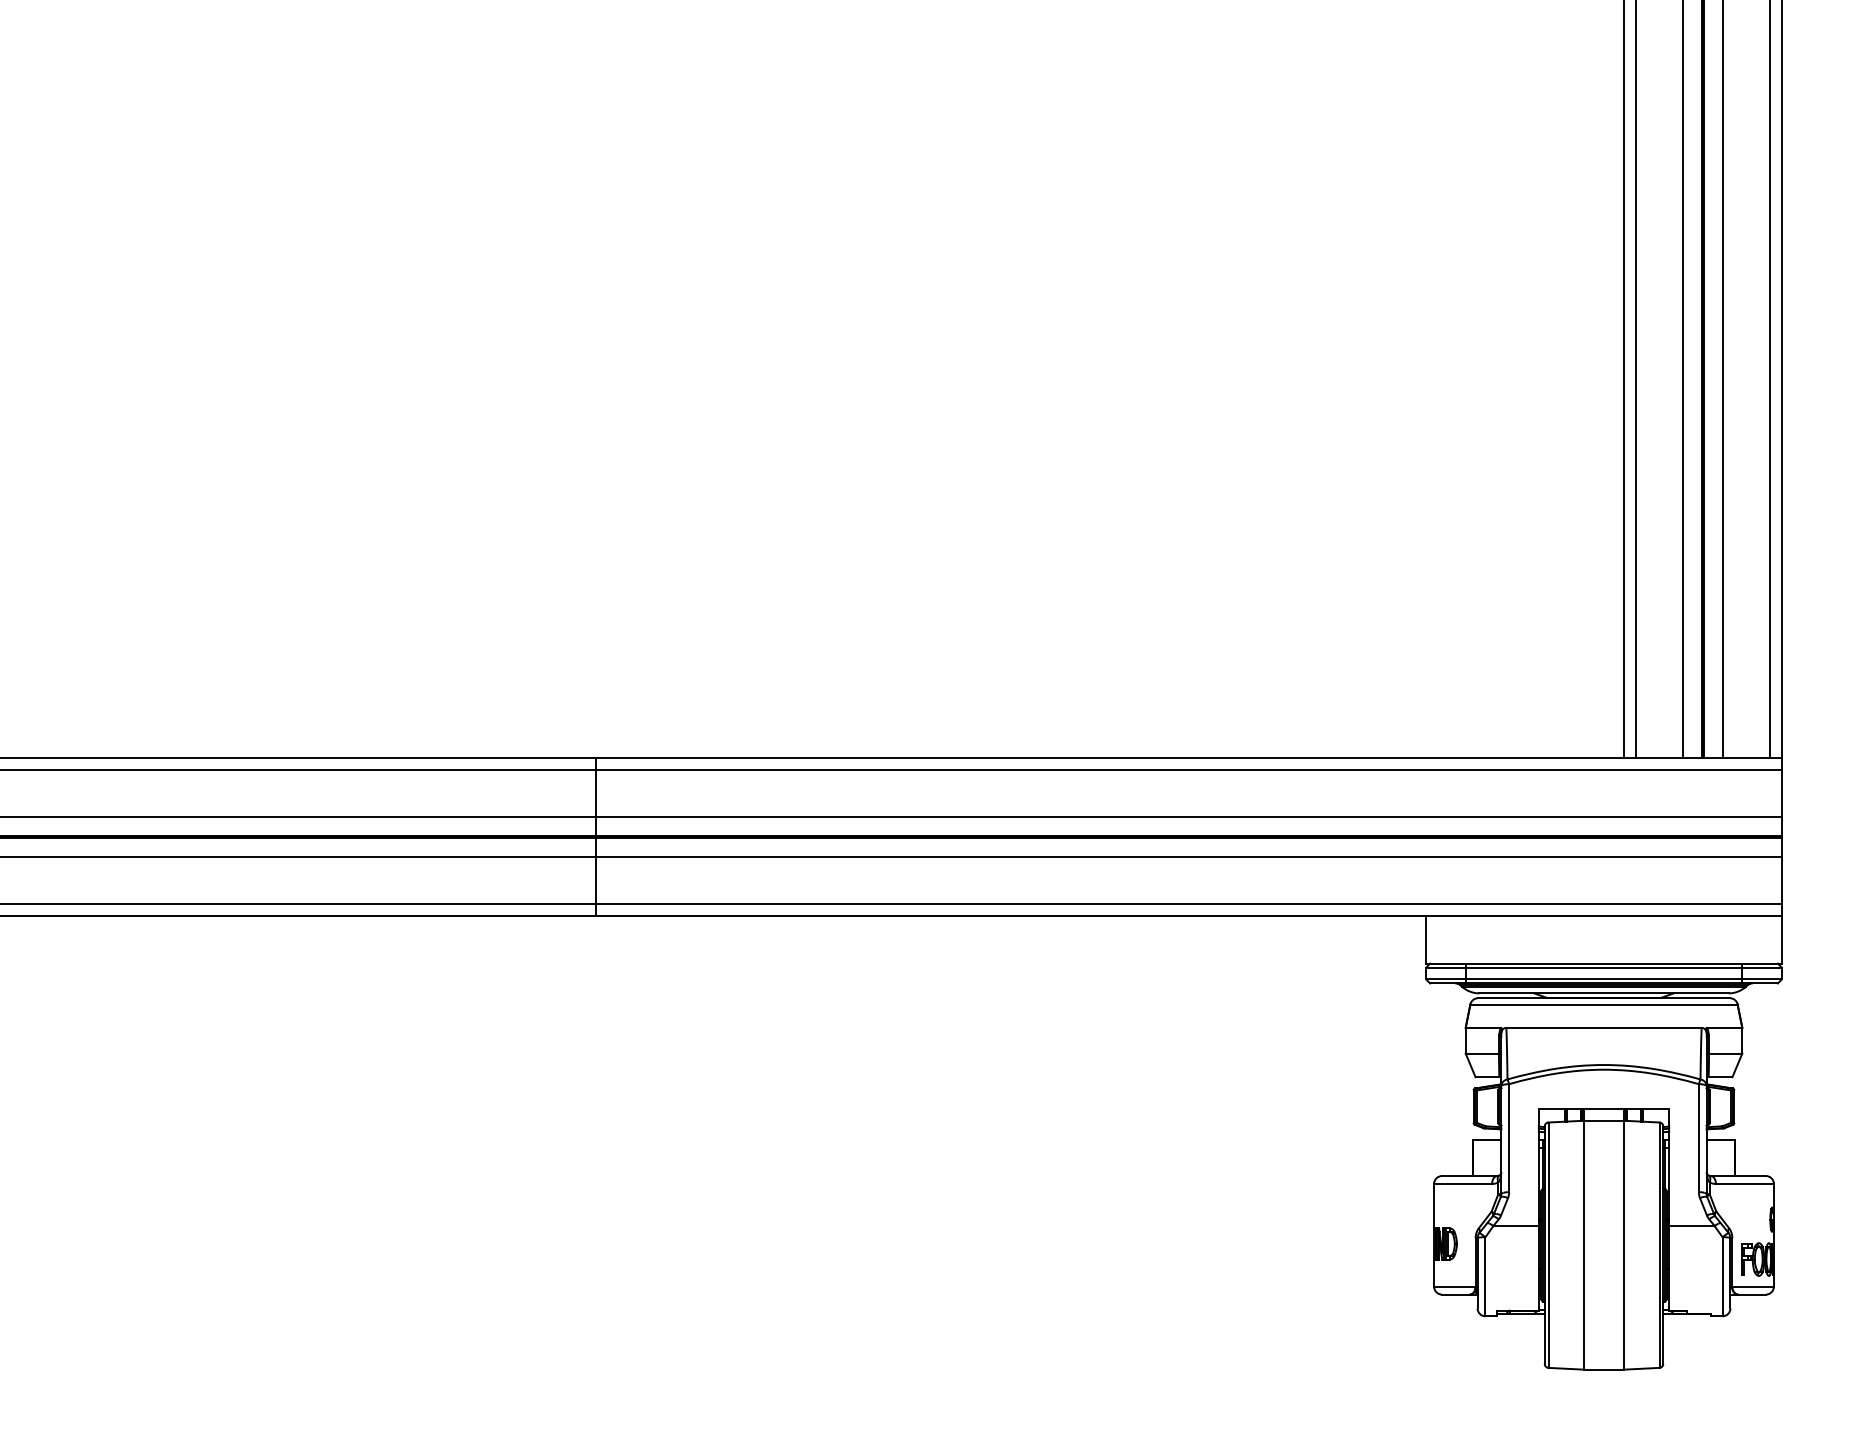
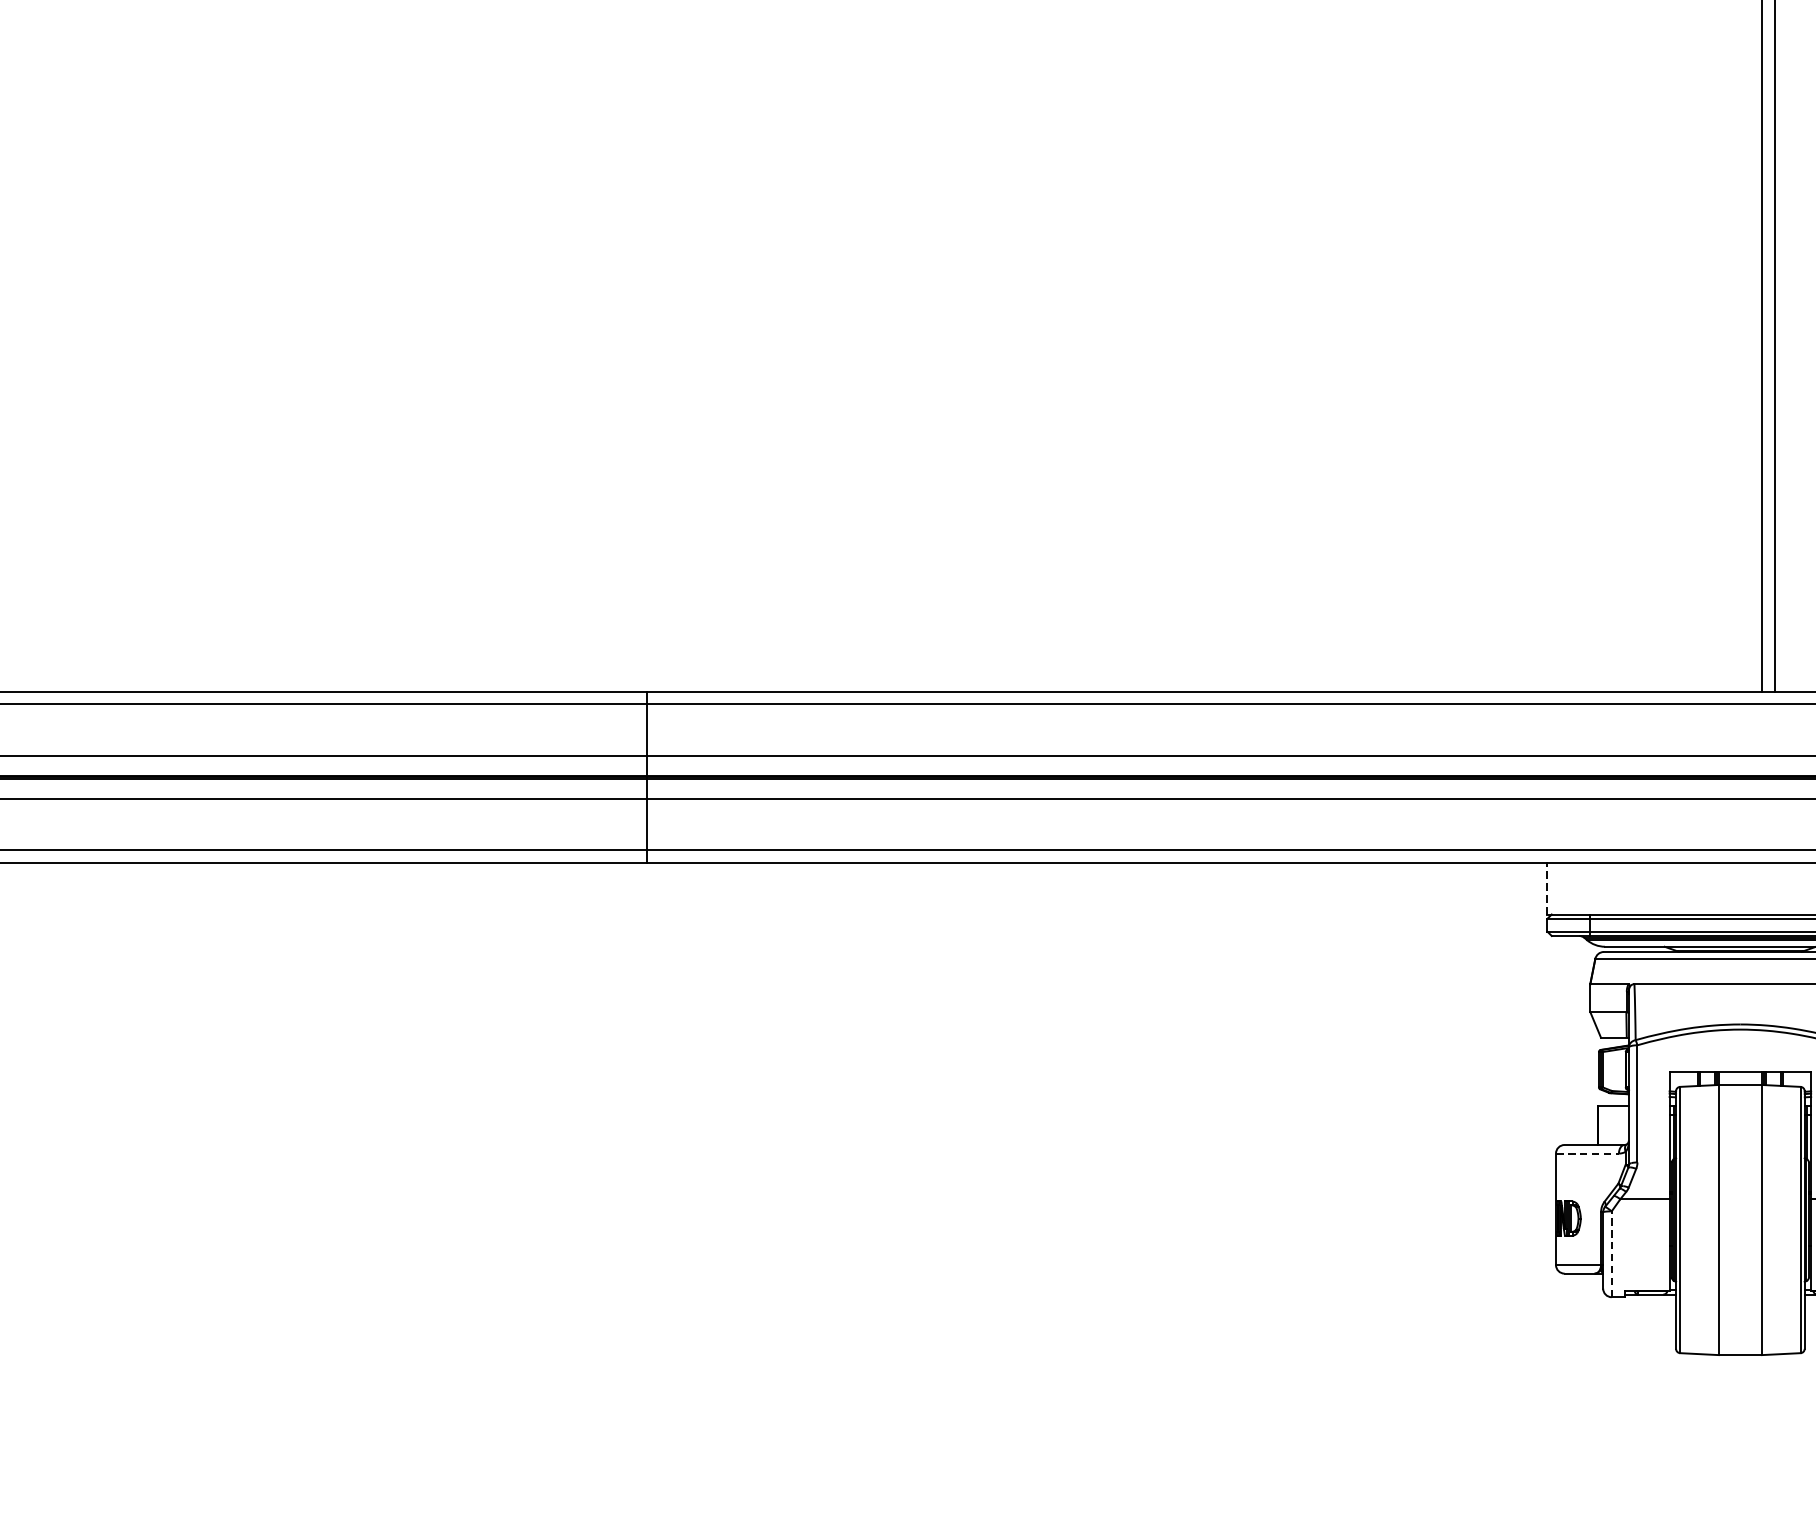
line: (1426, 939) -> (1547, 888), solid -> dashed
line: (1463, 1183) -> (1587, 1153), solid -> dashed
line: (1485, 1276) -> (1611, 1253), solid -> dashed

